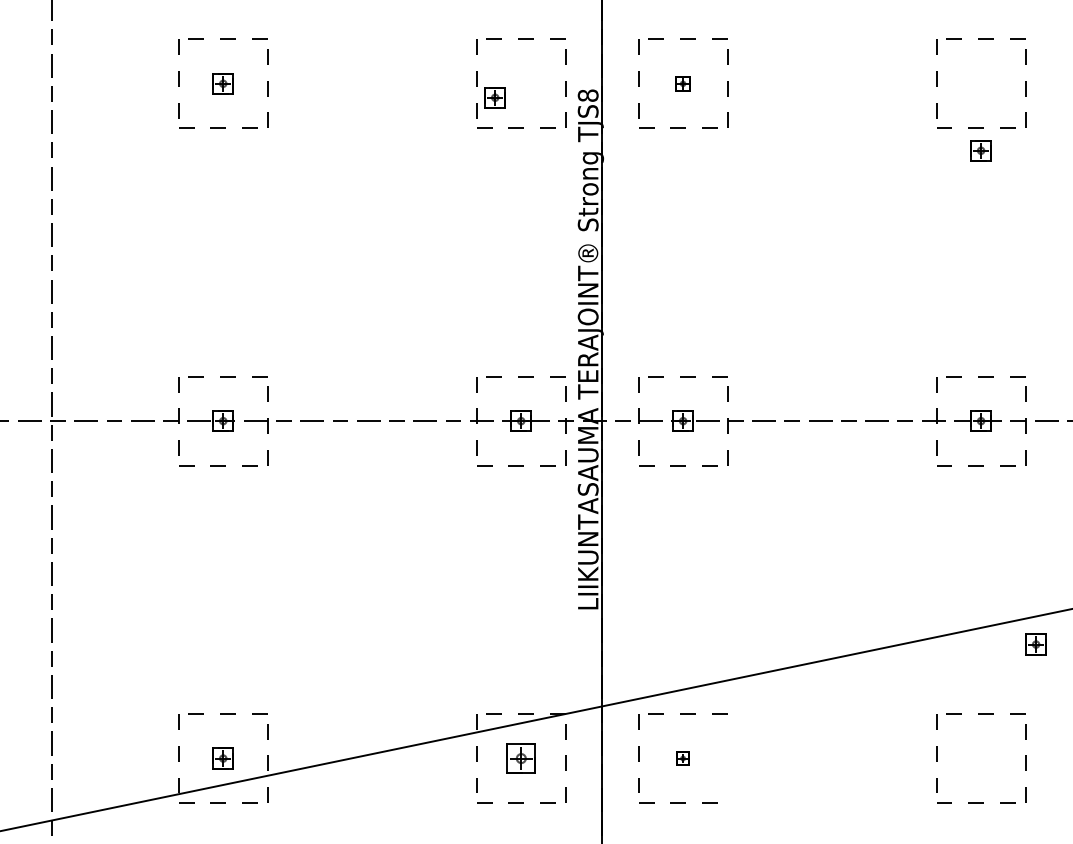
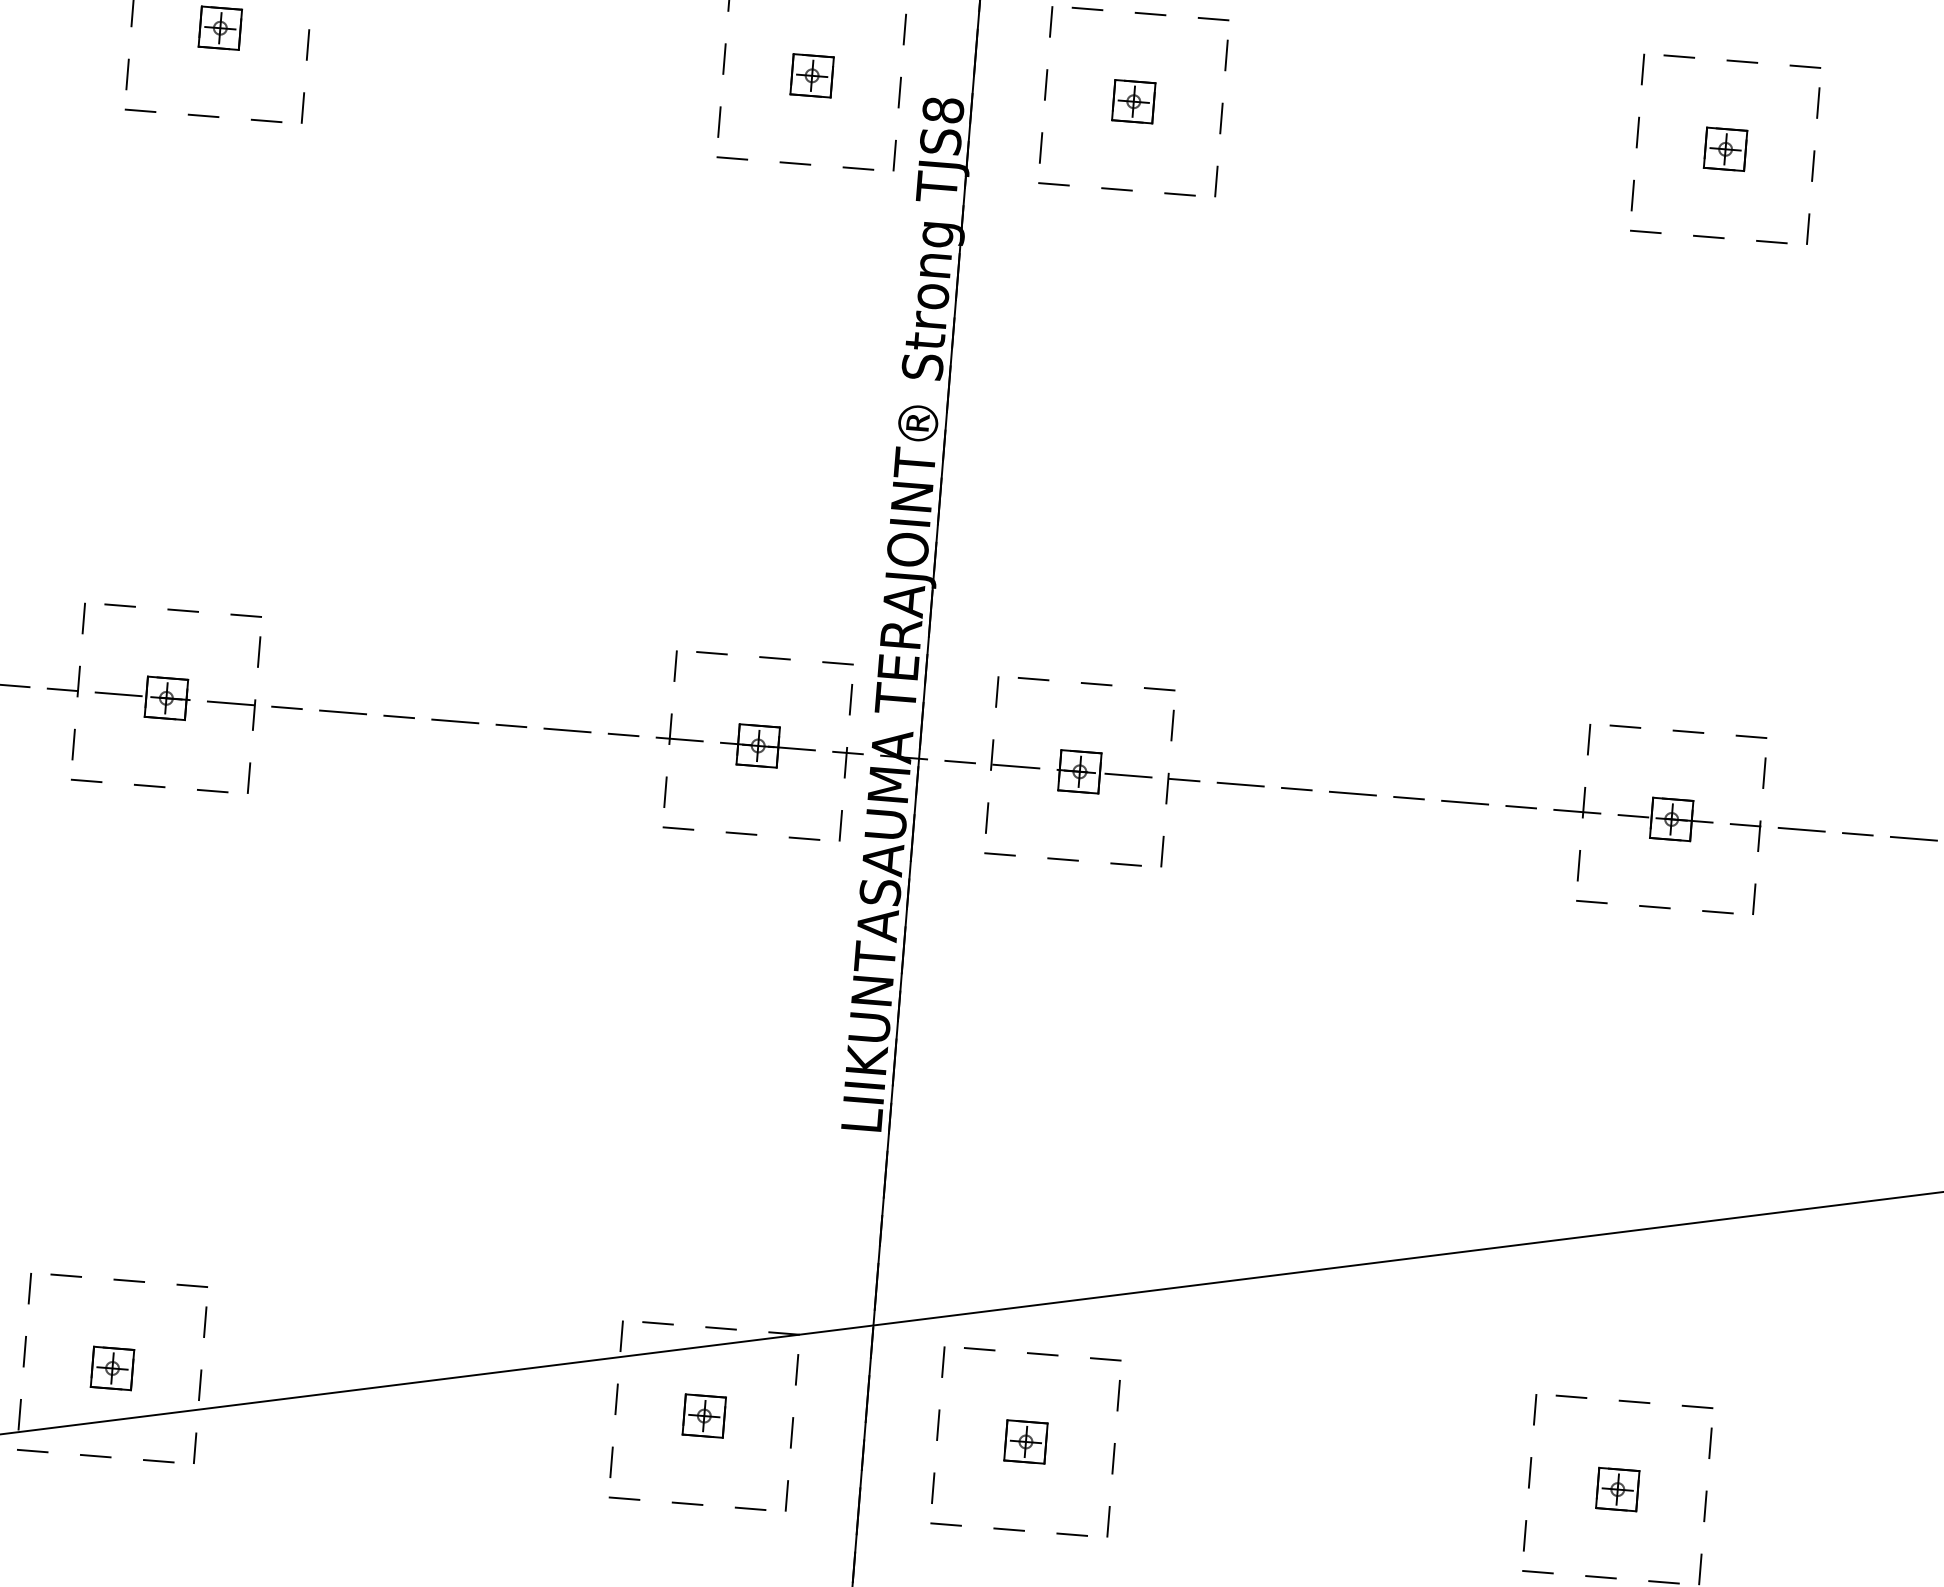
part: (682, 83) -> (1132, 101), size x1.43
part: (494, 97) -> (810, 75), moved
part: (980, 150) -> (1724, 148), moved
part: (1035, 644) -> (1616, 1489), moved
part: (520, 758) -> (702, 1415), size x0.71
part: (682, 758) -> (1024, 1441), size x1.67
line: (727, 763) -> (1113, 1458), added

